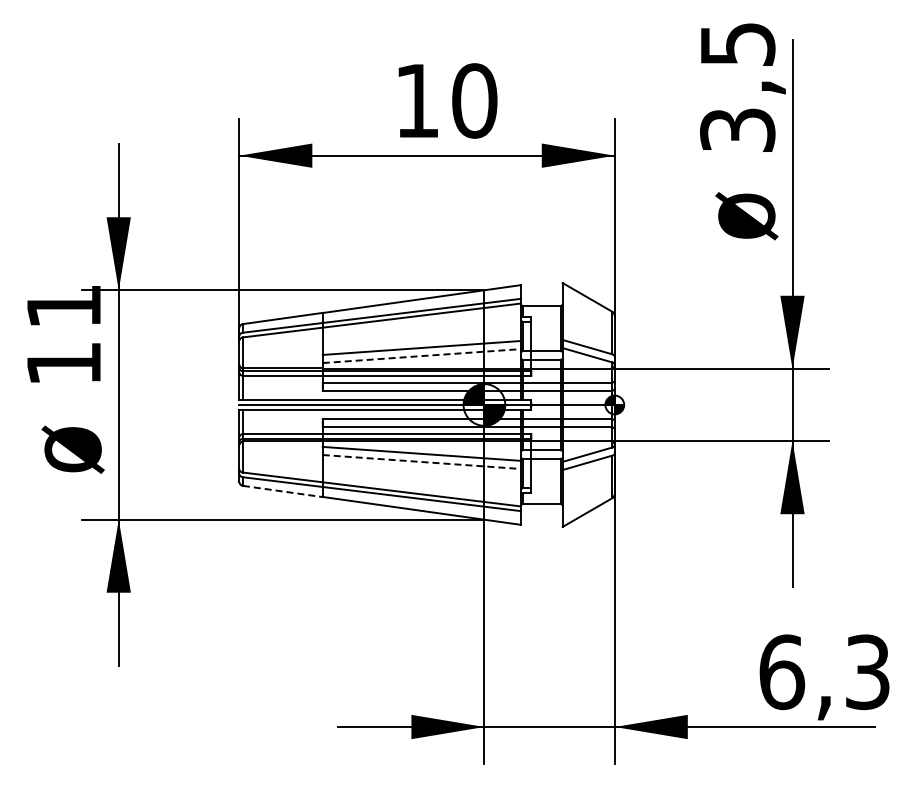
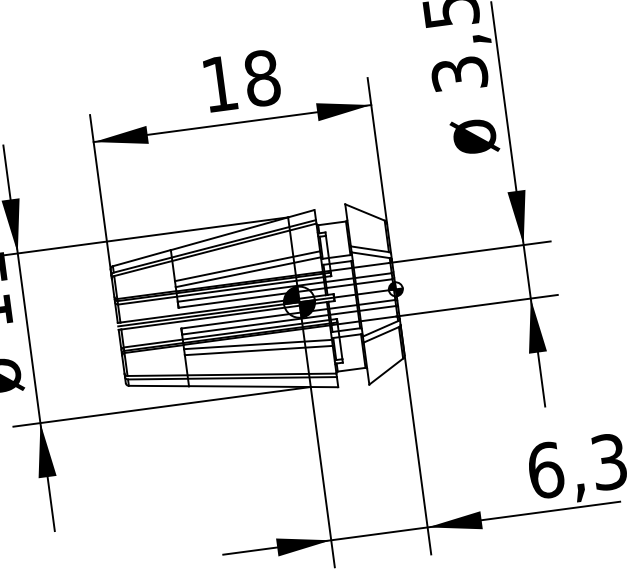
text: (474, 100) -> (262, 78), 10 -> 18
line: (422, 356) -> (248, 272), dashed -> solid
line: (422, 462) -> (259, 350), dashed -> solid
line: (283, 491) -> (159, 385), dashed -> solid

